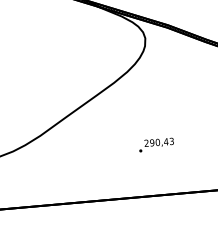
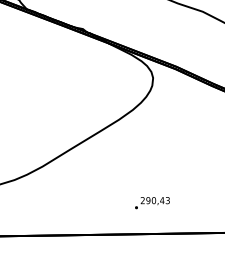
text: (156, 145) -> (152, 203), moved

